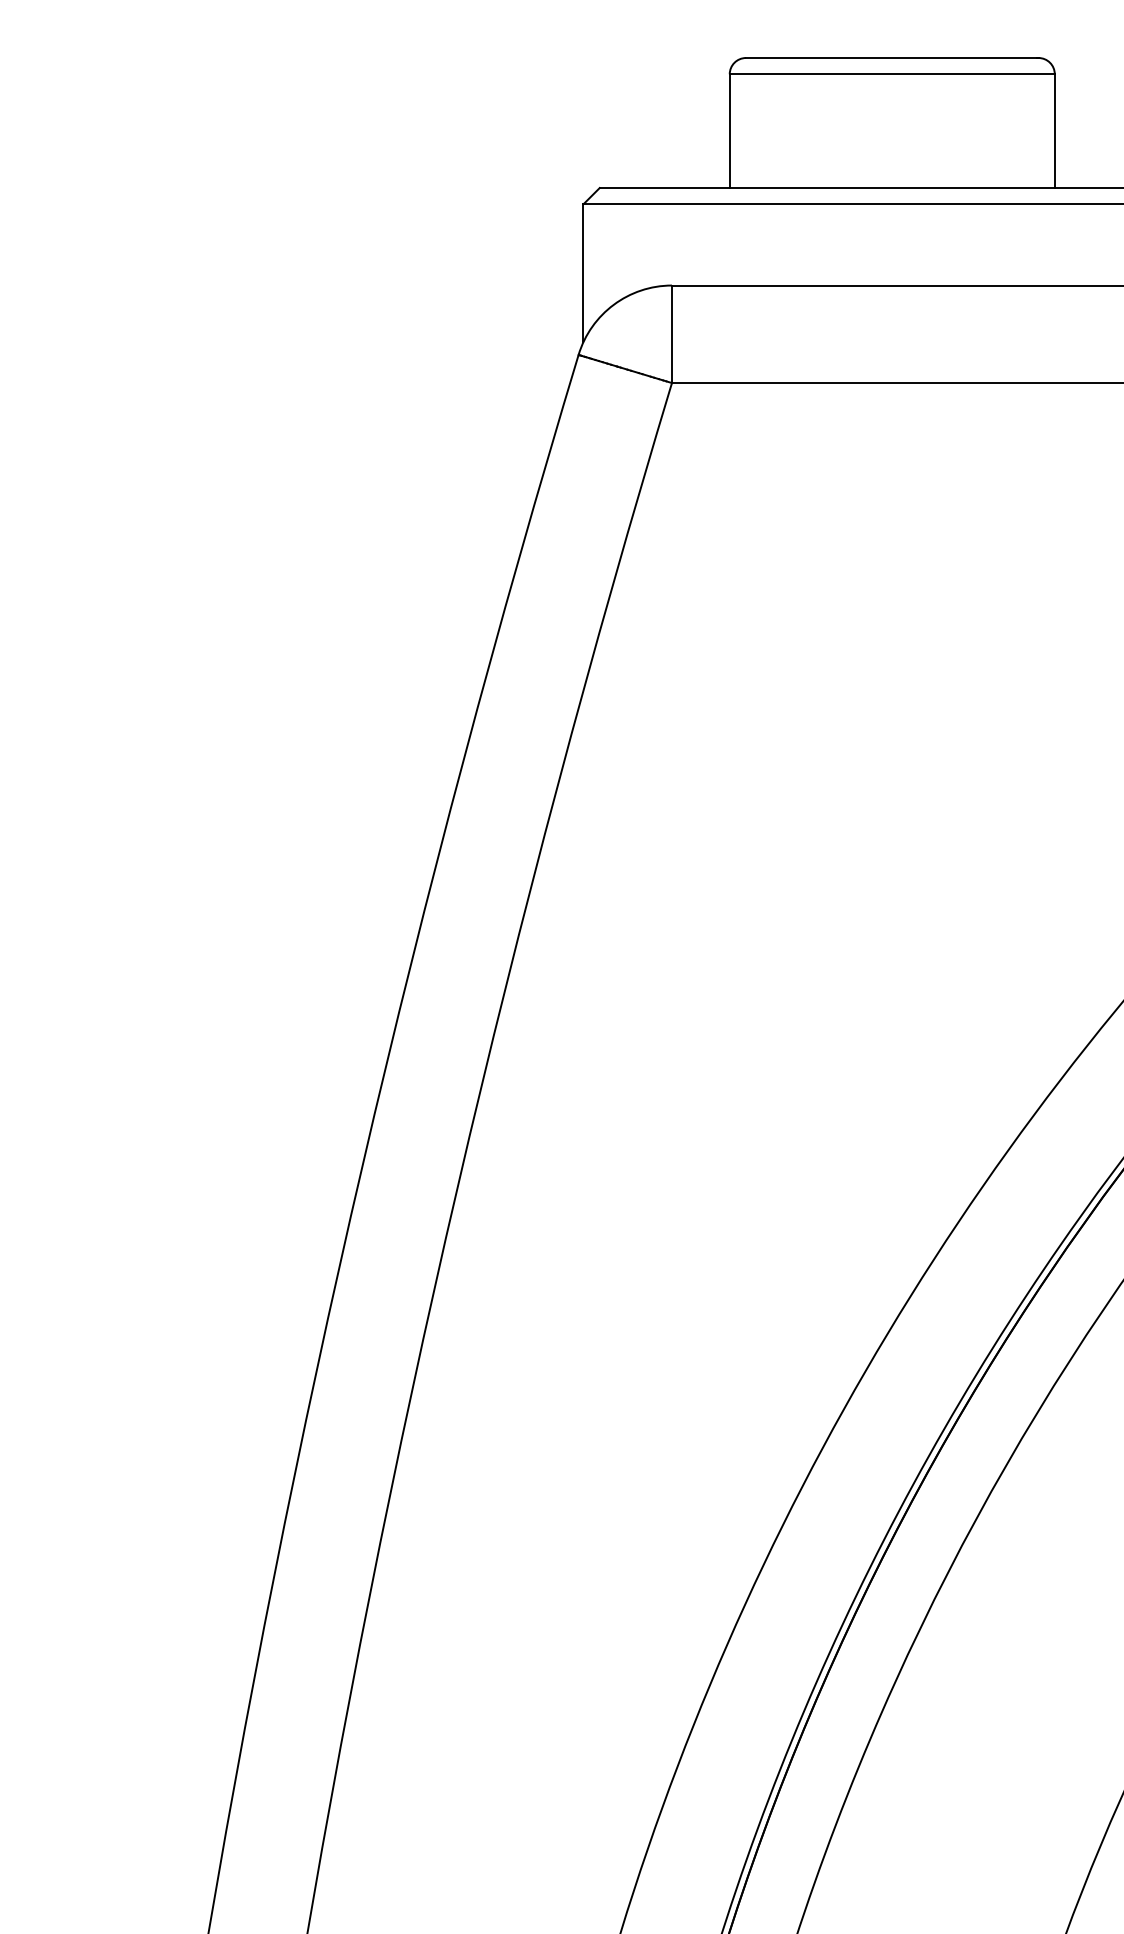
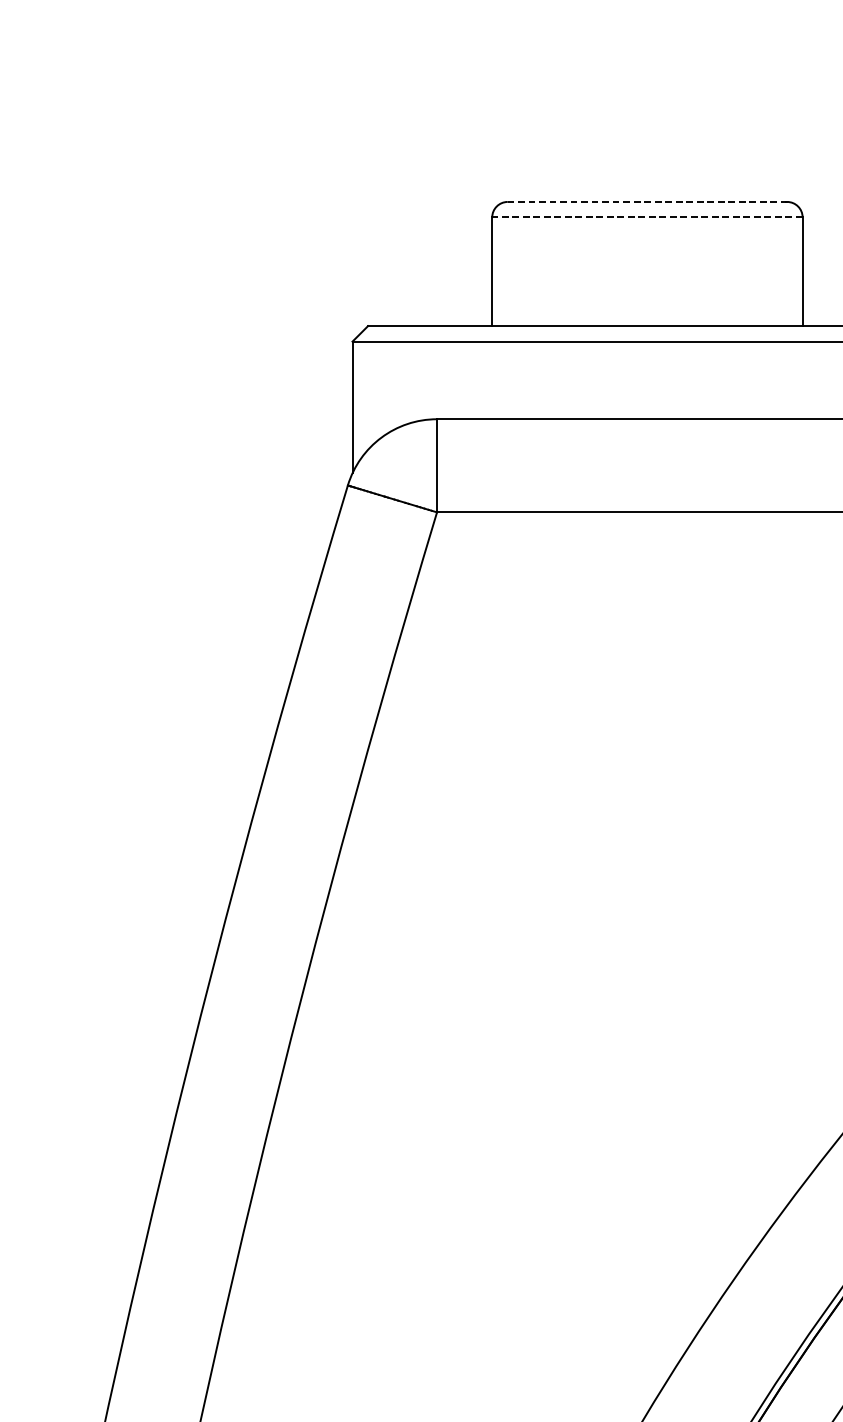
line: (892, 58) -> (647, 202), solid -> dashed
line: (892, 74) -> (647, 217), solid -> dashed

